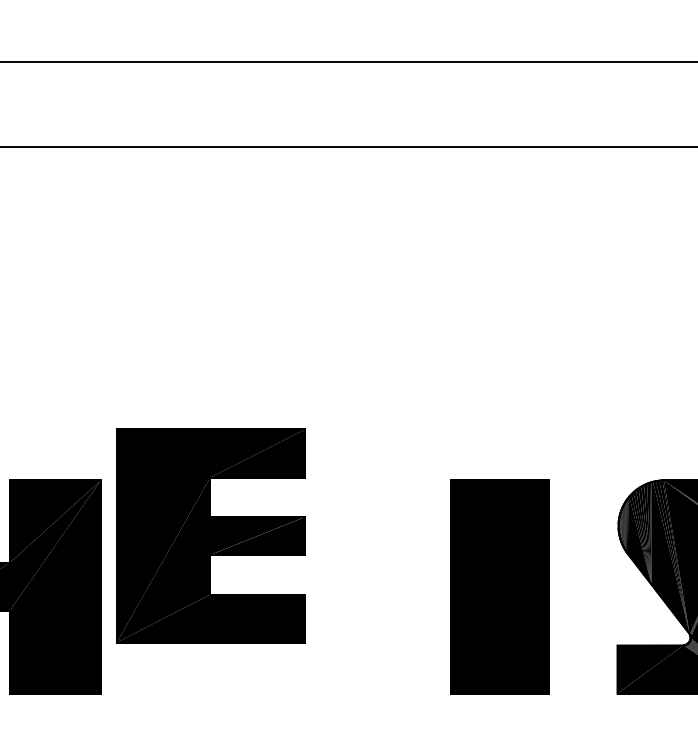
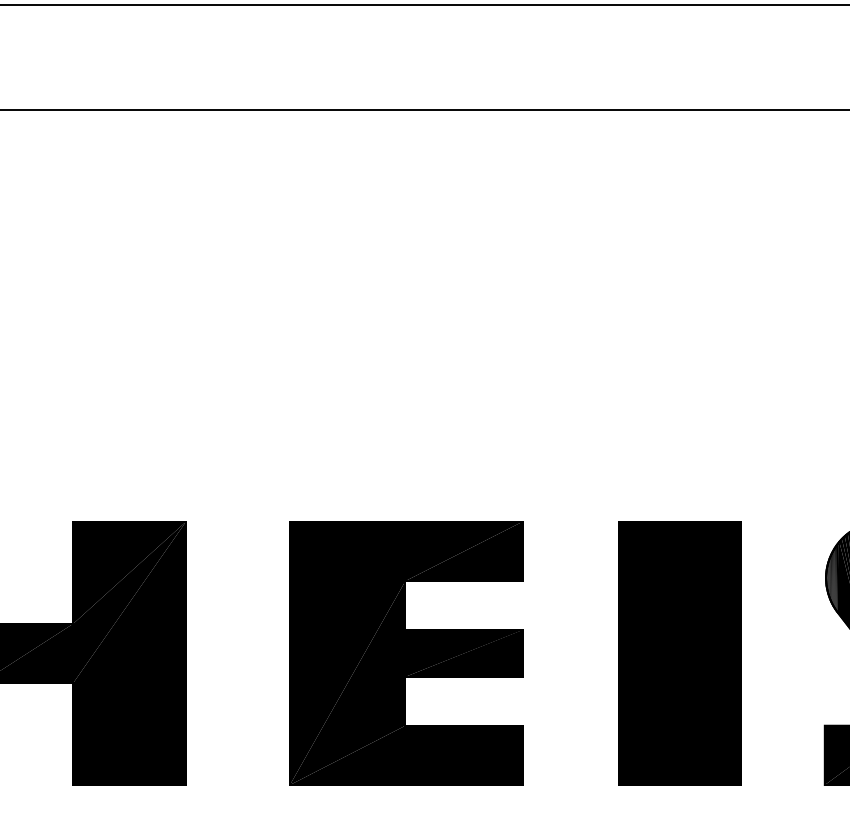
part: (210, 535) -> (405, 652), moved

